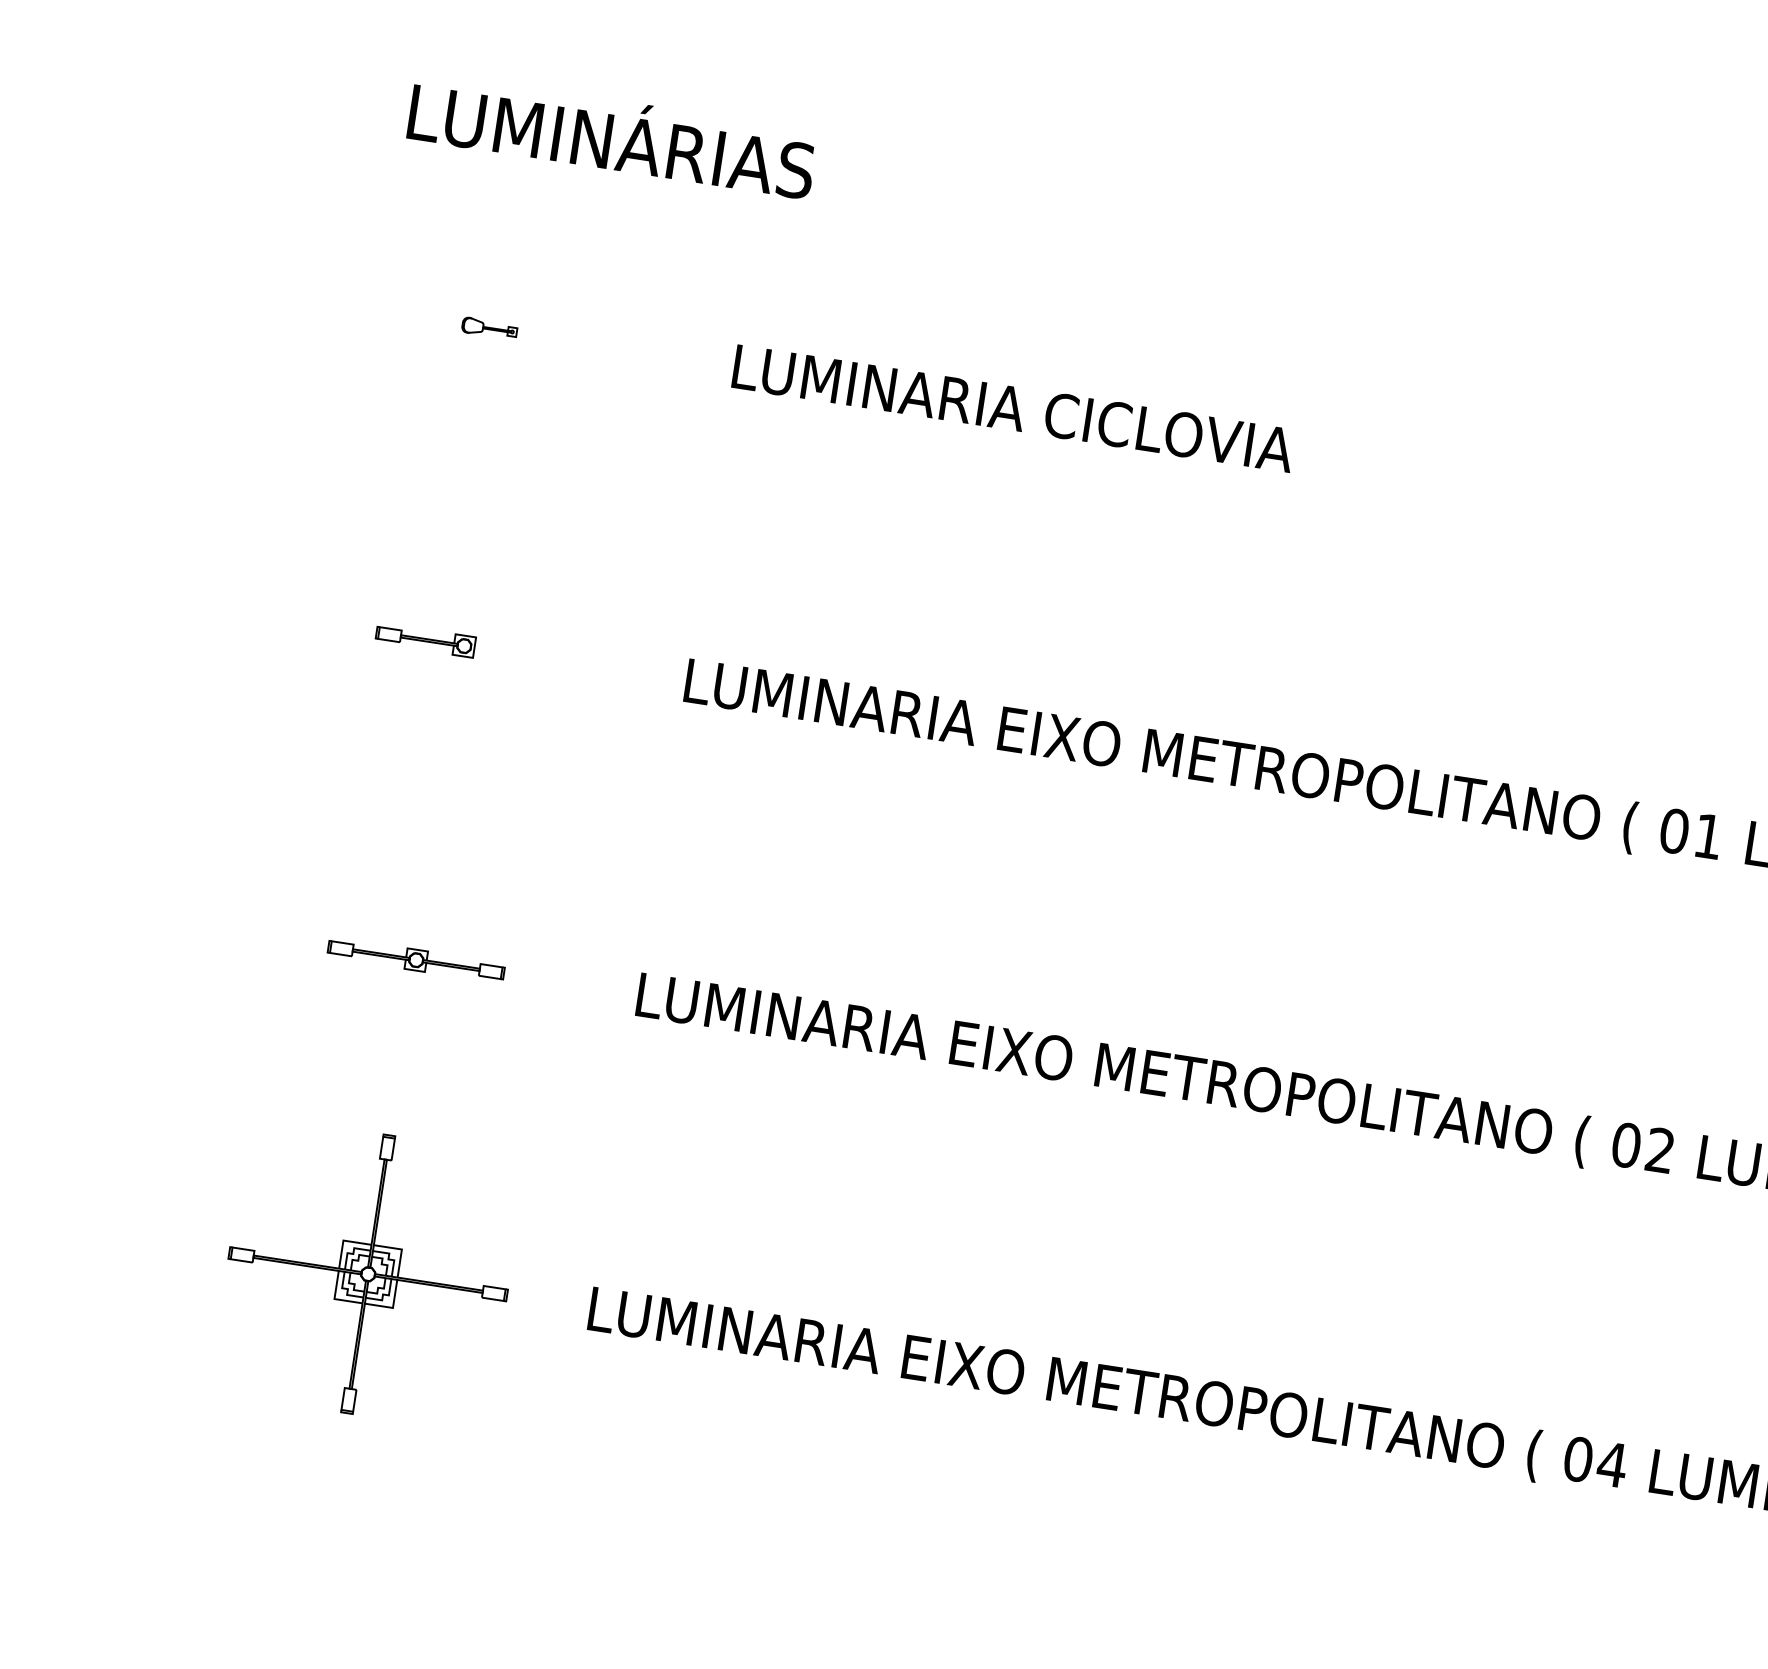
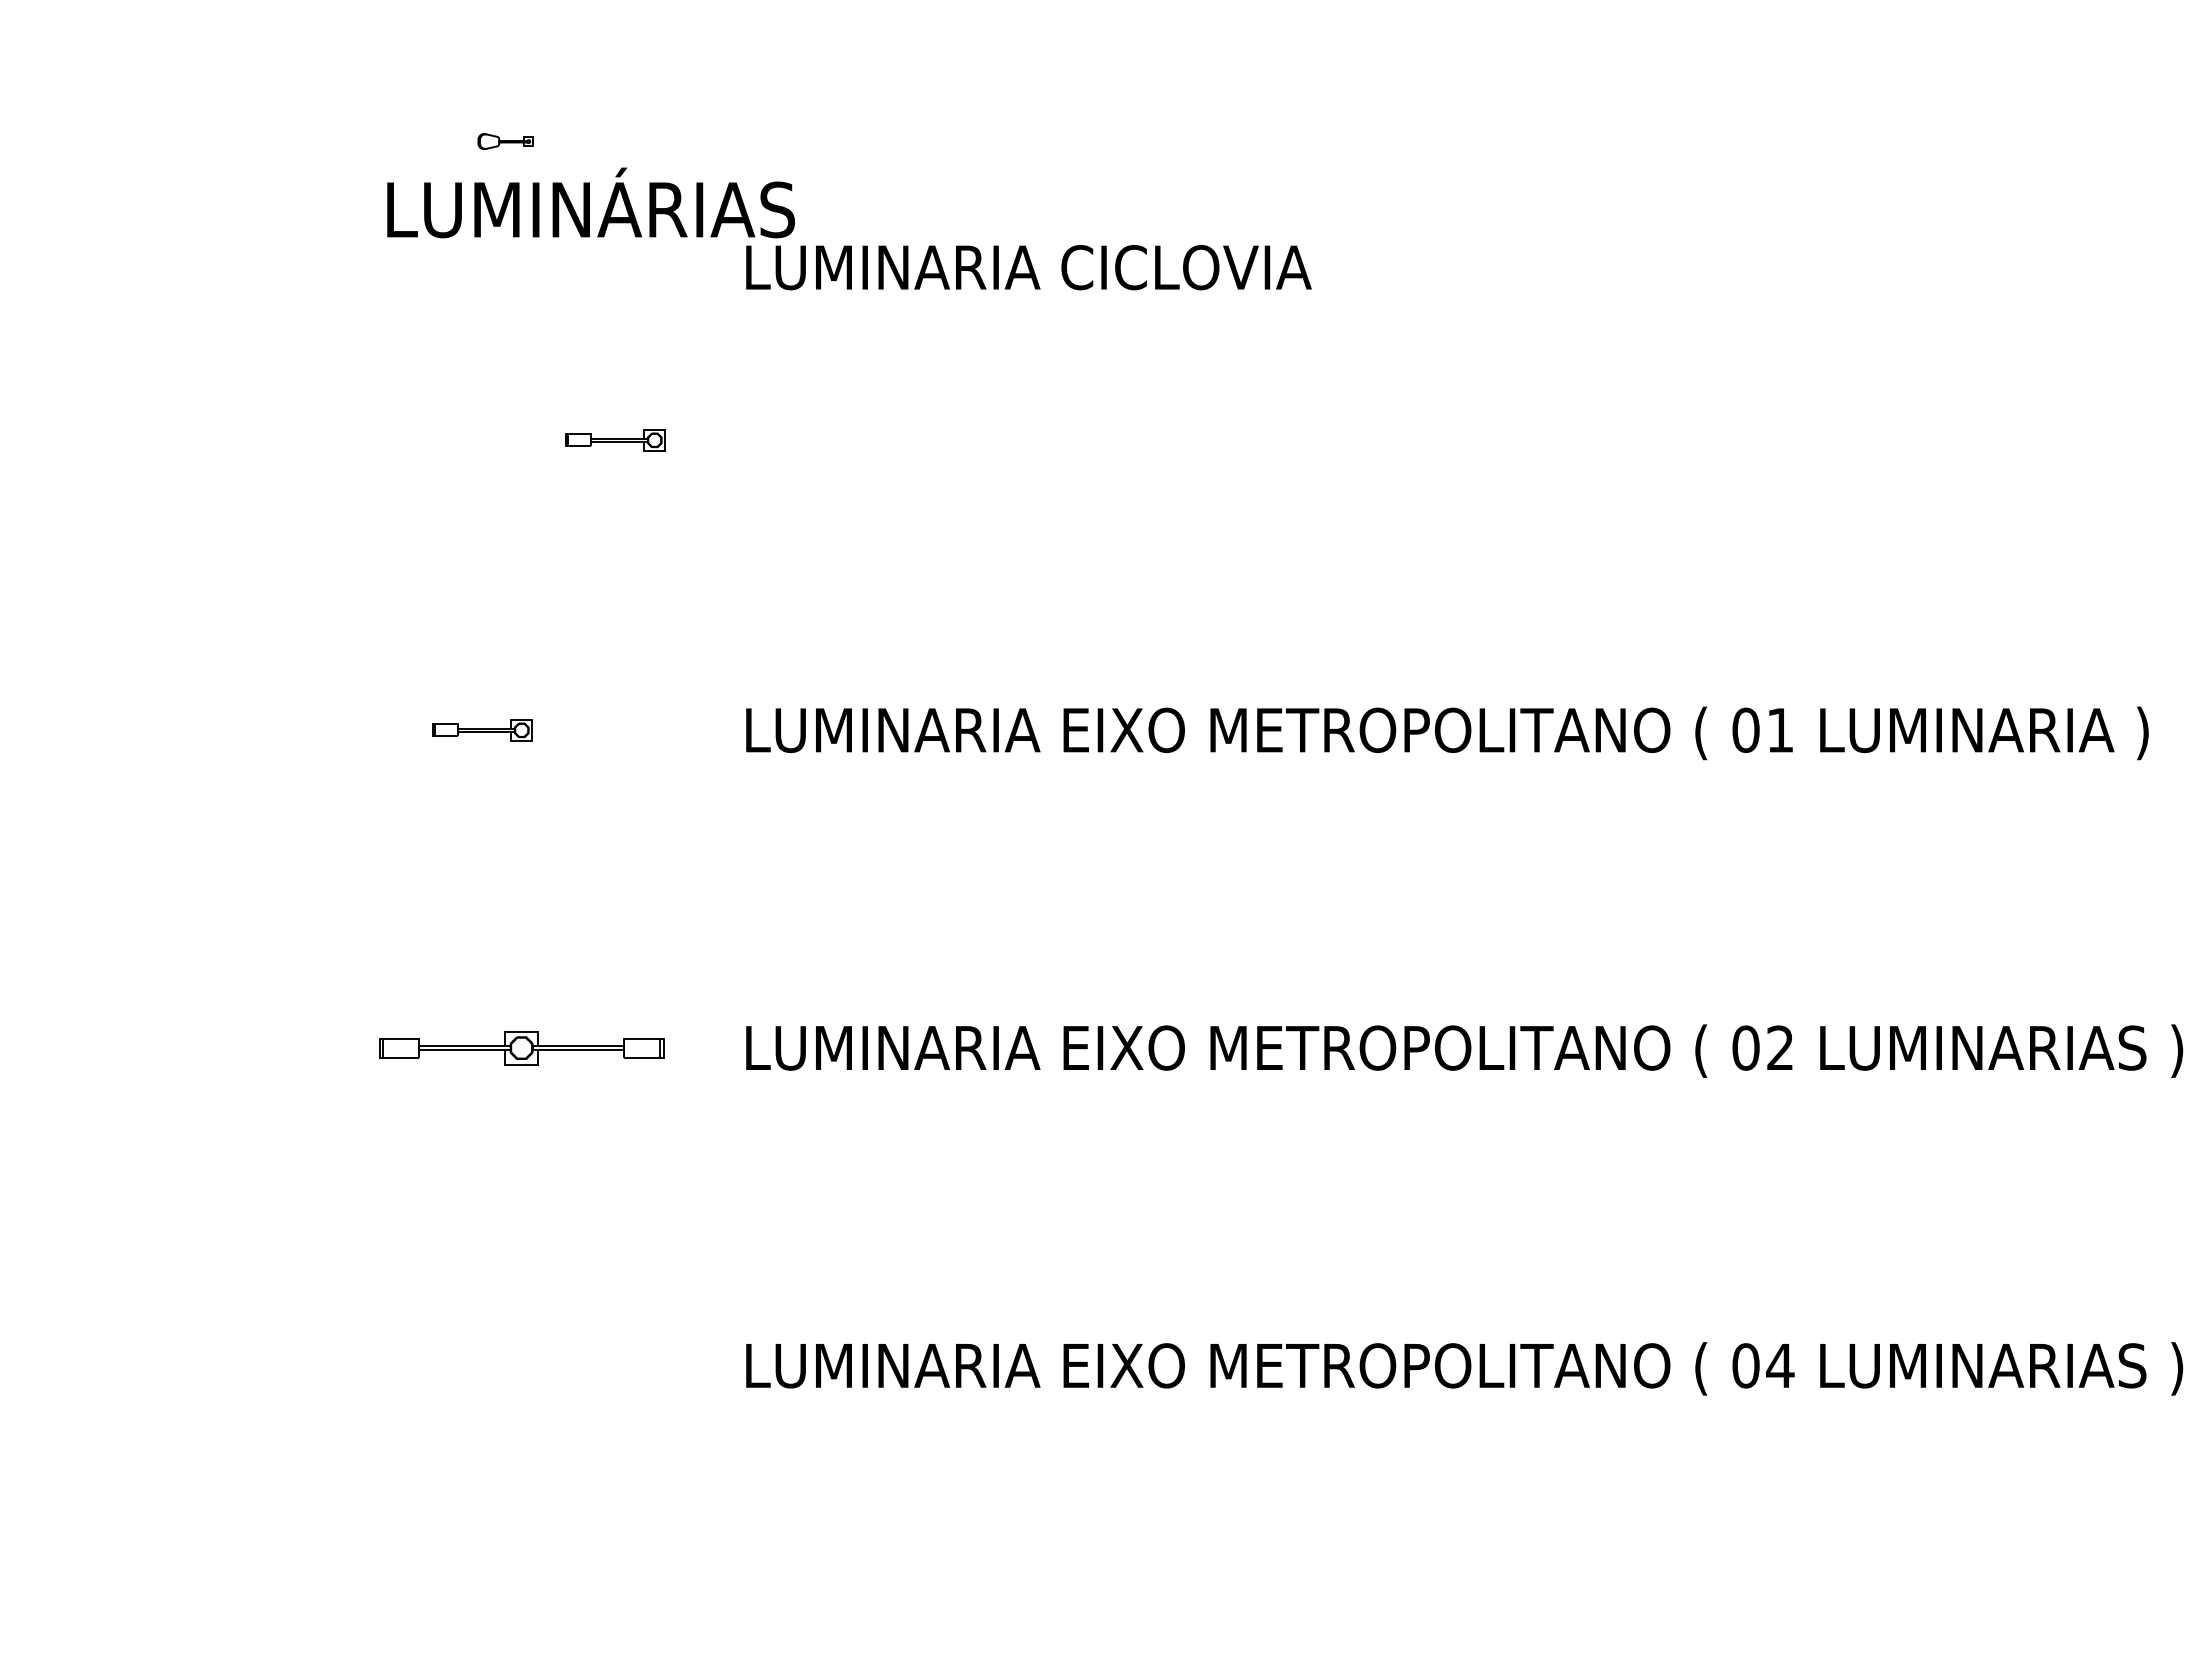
part: (489, 328) -> (505, 141), moved
part: (600, 373) -> (615, 440), added
text: (1013, 408) -> (1028, 267), moved
part: (416, 959) -> (521, 1047), size x1.6
part: (367, 1273) -> (521, 1365), removed

